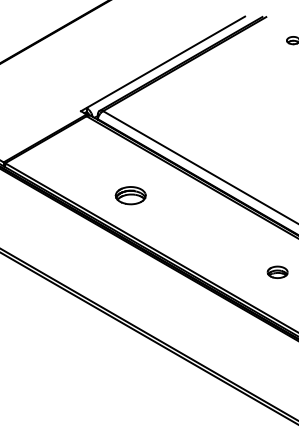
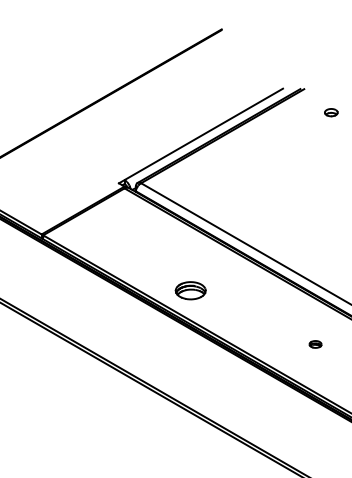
part: (130, 195) -> (190, 290), moved
part: (277, 272) -> (315, 344), size x0.6

